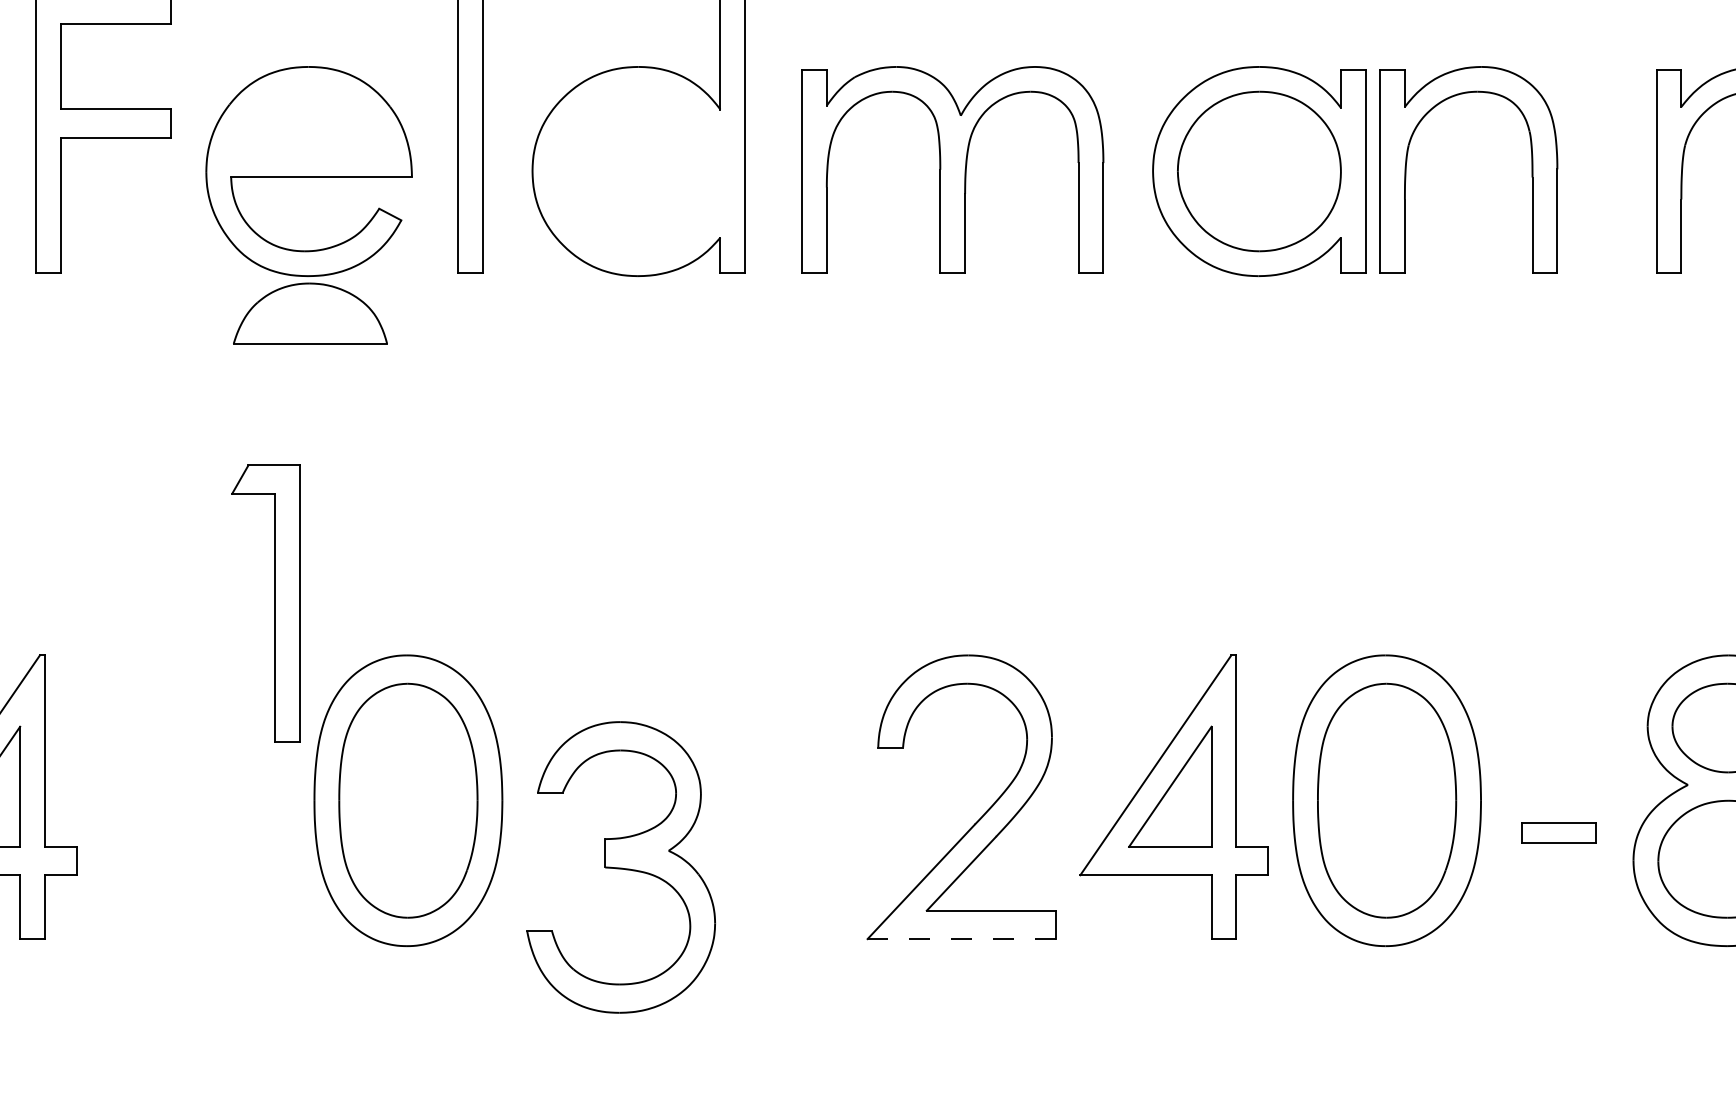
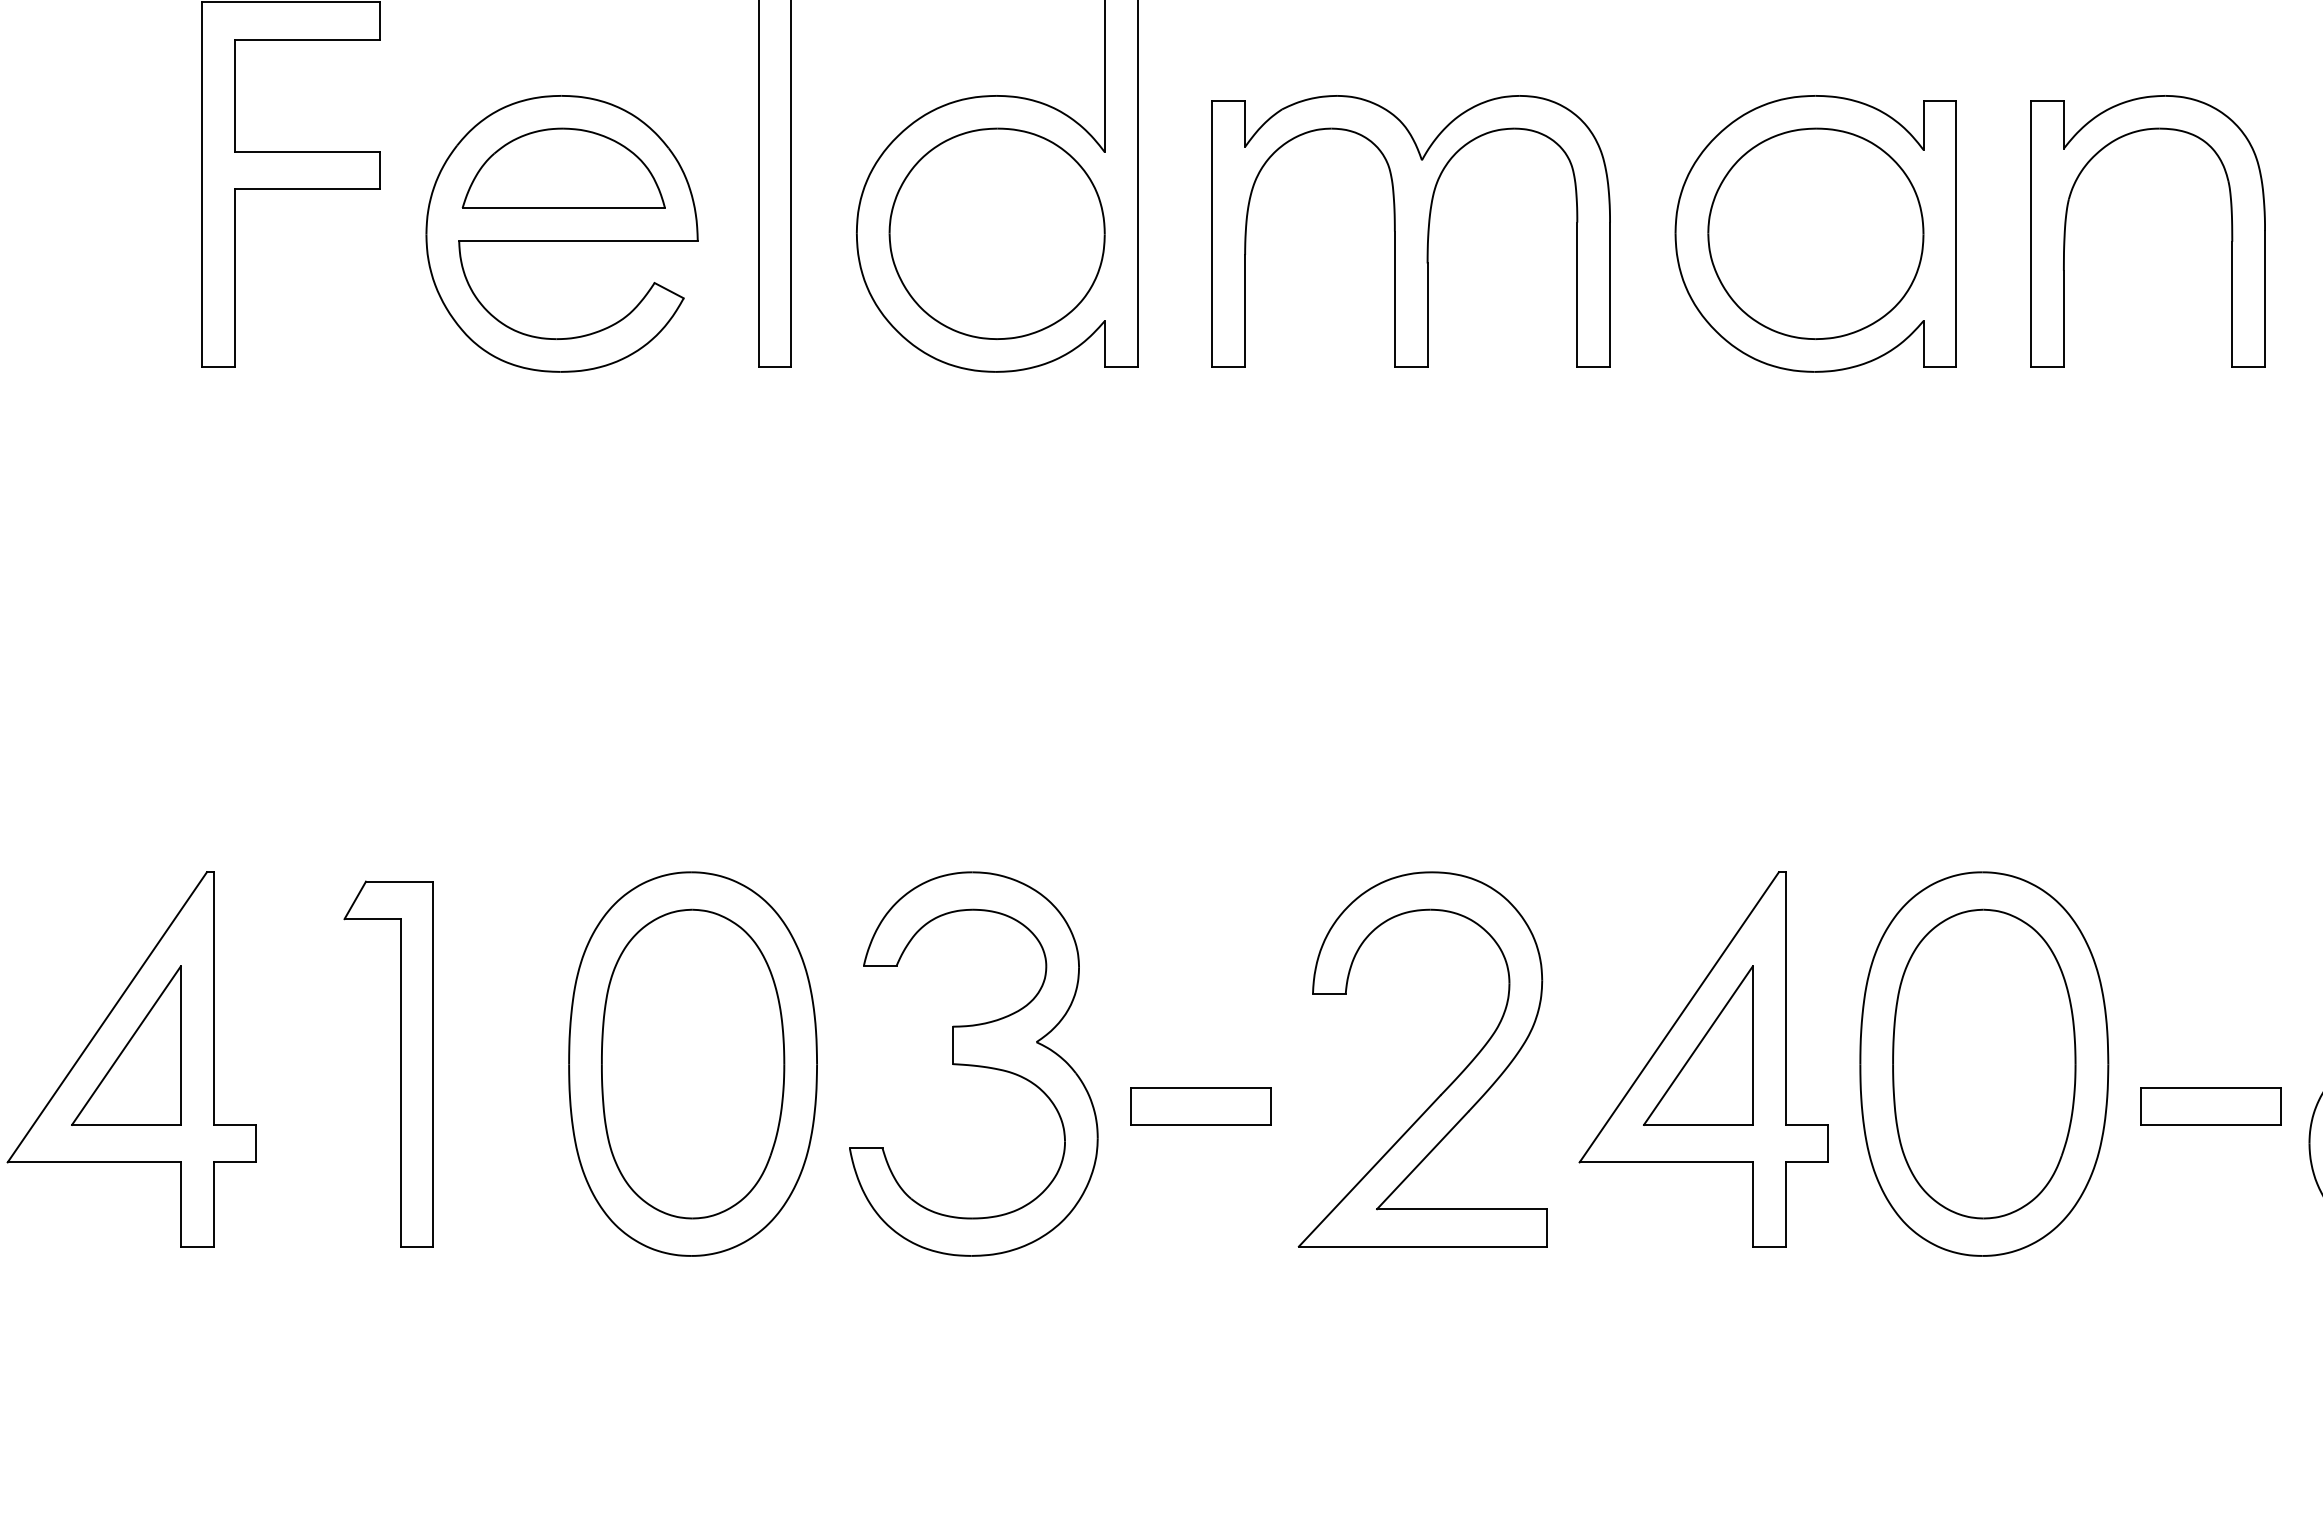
part: (1406, 165) -> (2066, 225), moved
part: (638, 171) -> (996, 233), added
part: (310, 312) -> (563, 167), moved
part: (274, 603) -> (400, 1063), moved
part: (792, 832) -> (1200, 1106), added
part: (1558, 832) -> (2210, 1106), size x1.43
part: (620, 866) -> (973, 1063), moved
line: (961, 939) -> (1422, 1246), dashed -> solid

